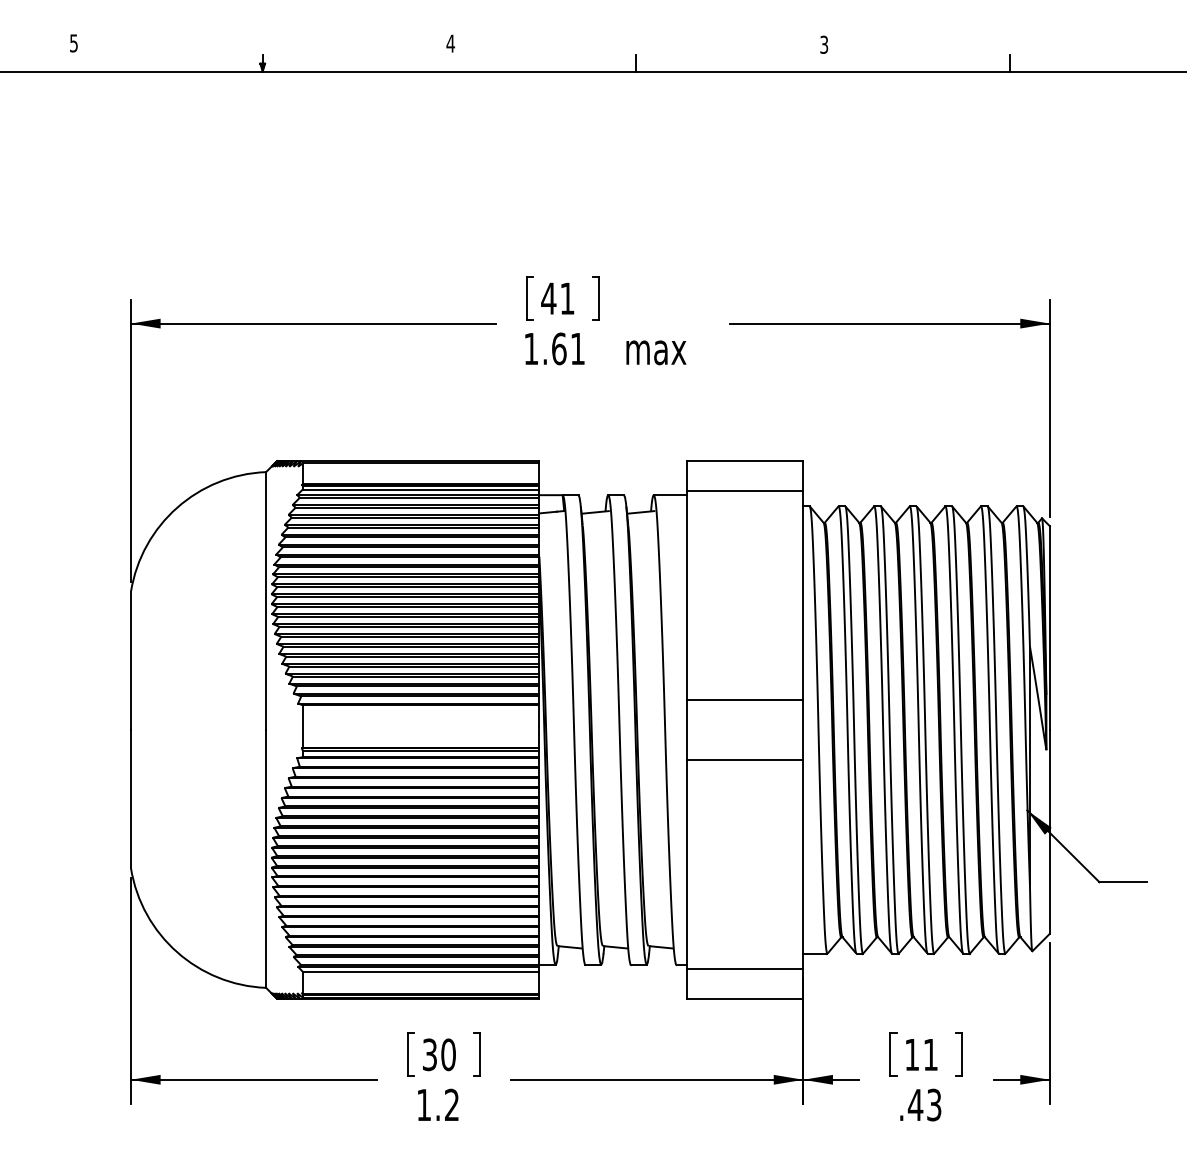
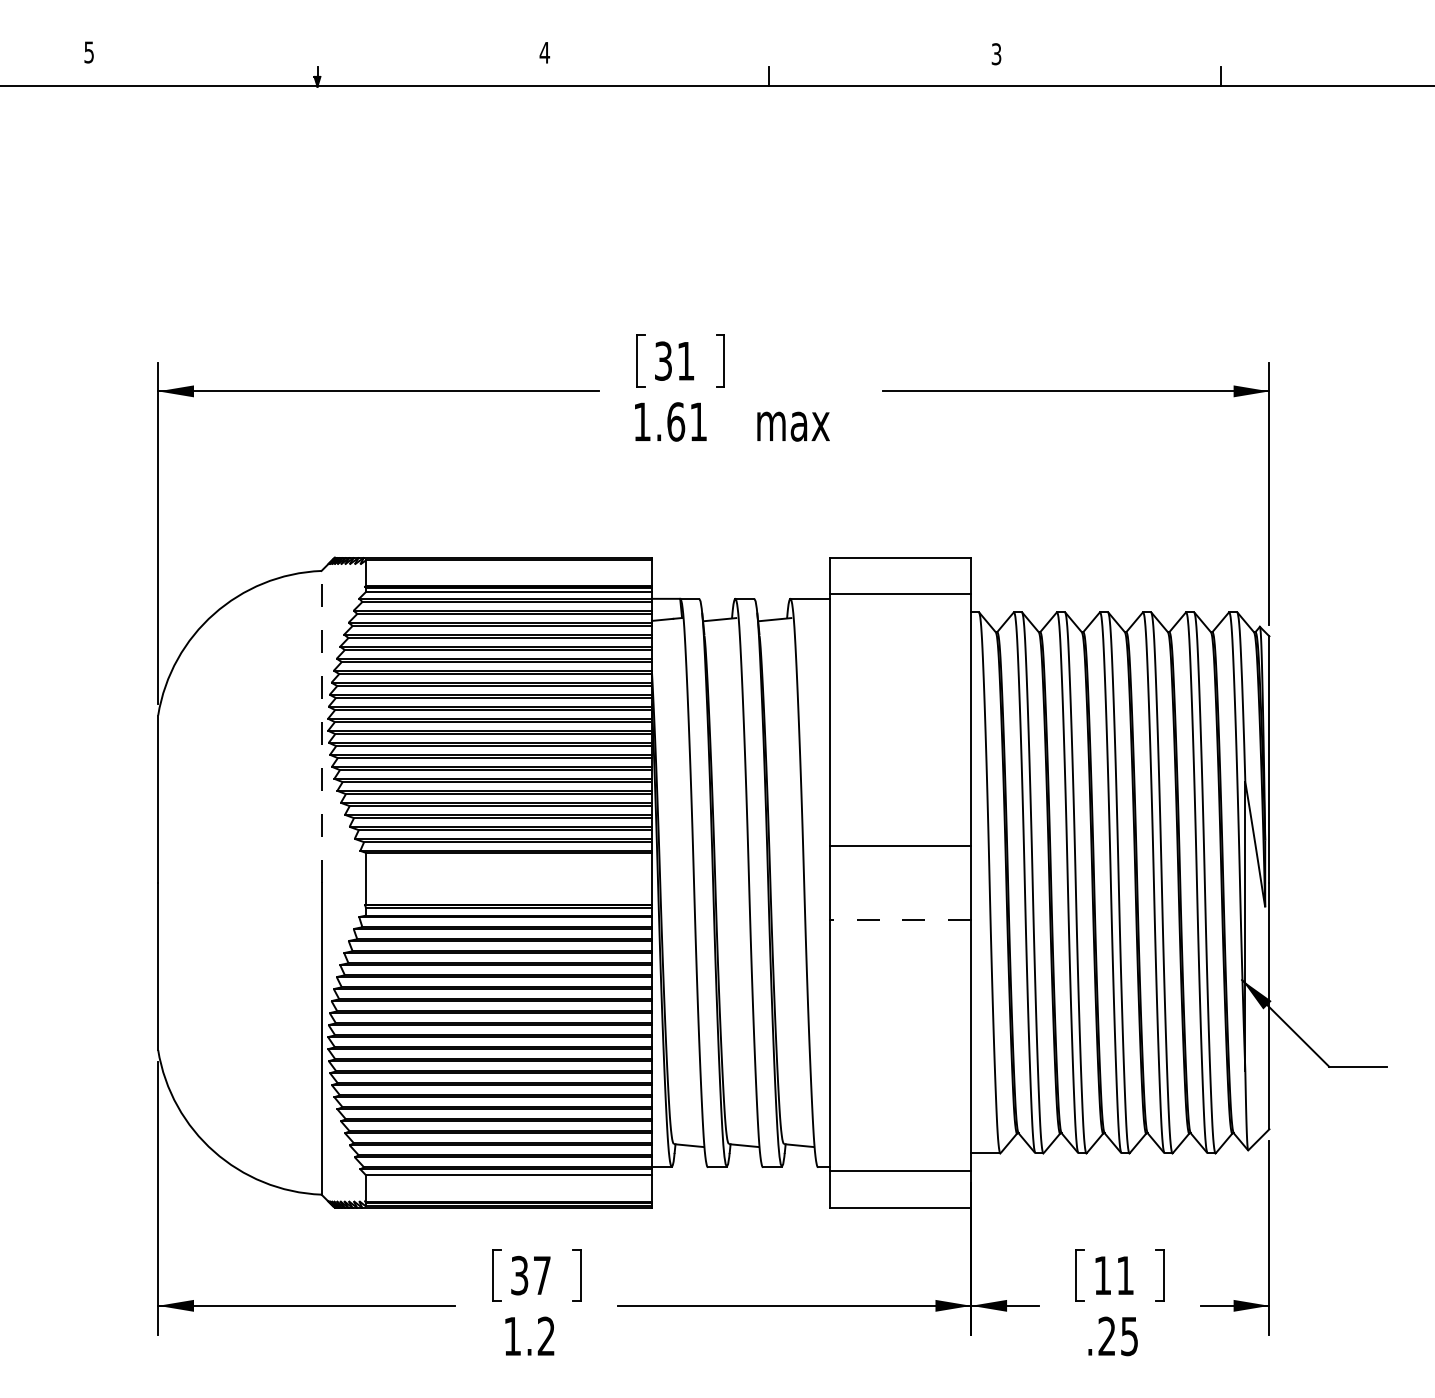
text: (548, 298) -> (663, 360), 41 -> 31
line: (266, 600) -> (321, 726), solid -> dashed
line: (744, 760) -> (900, 919), solid -> dashed
text: (448, 1054) -> (542, 1275), 30 -> 37
text: (924, 1104) -> (1117, 1335), .43 -> .25

